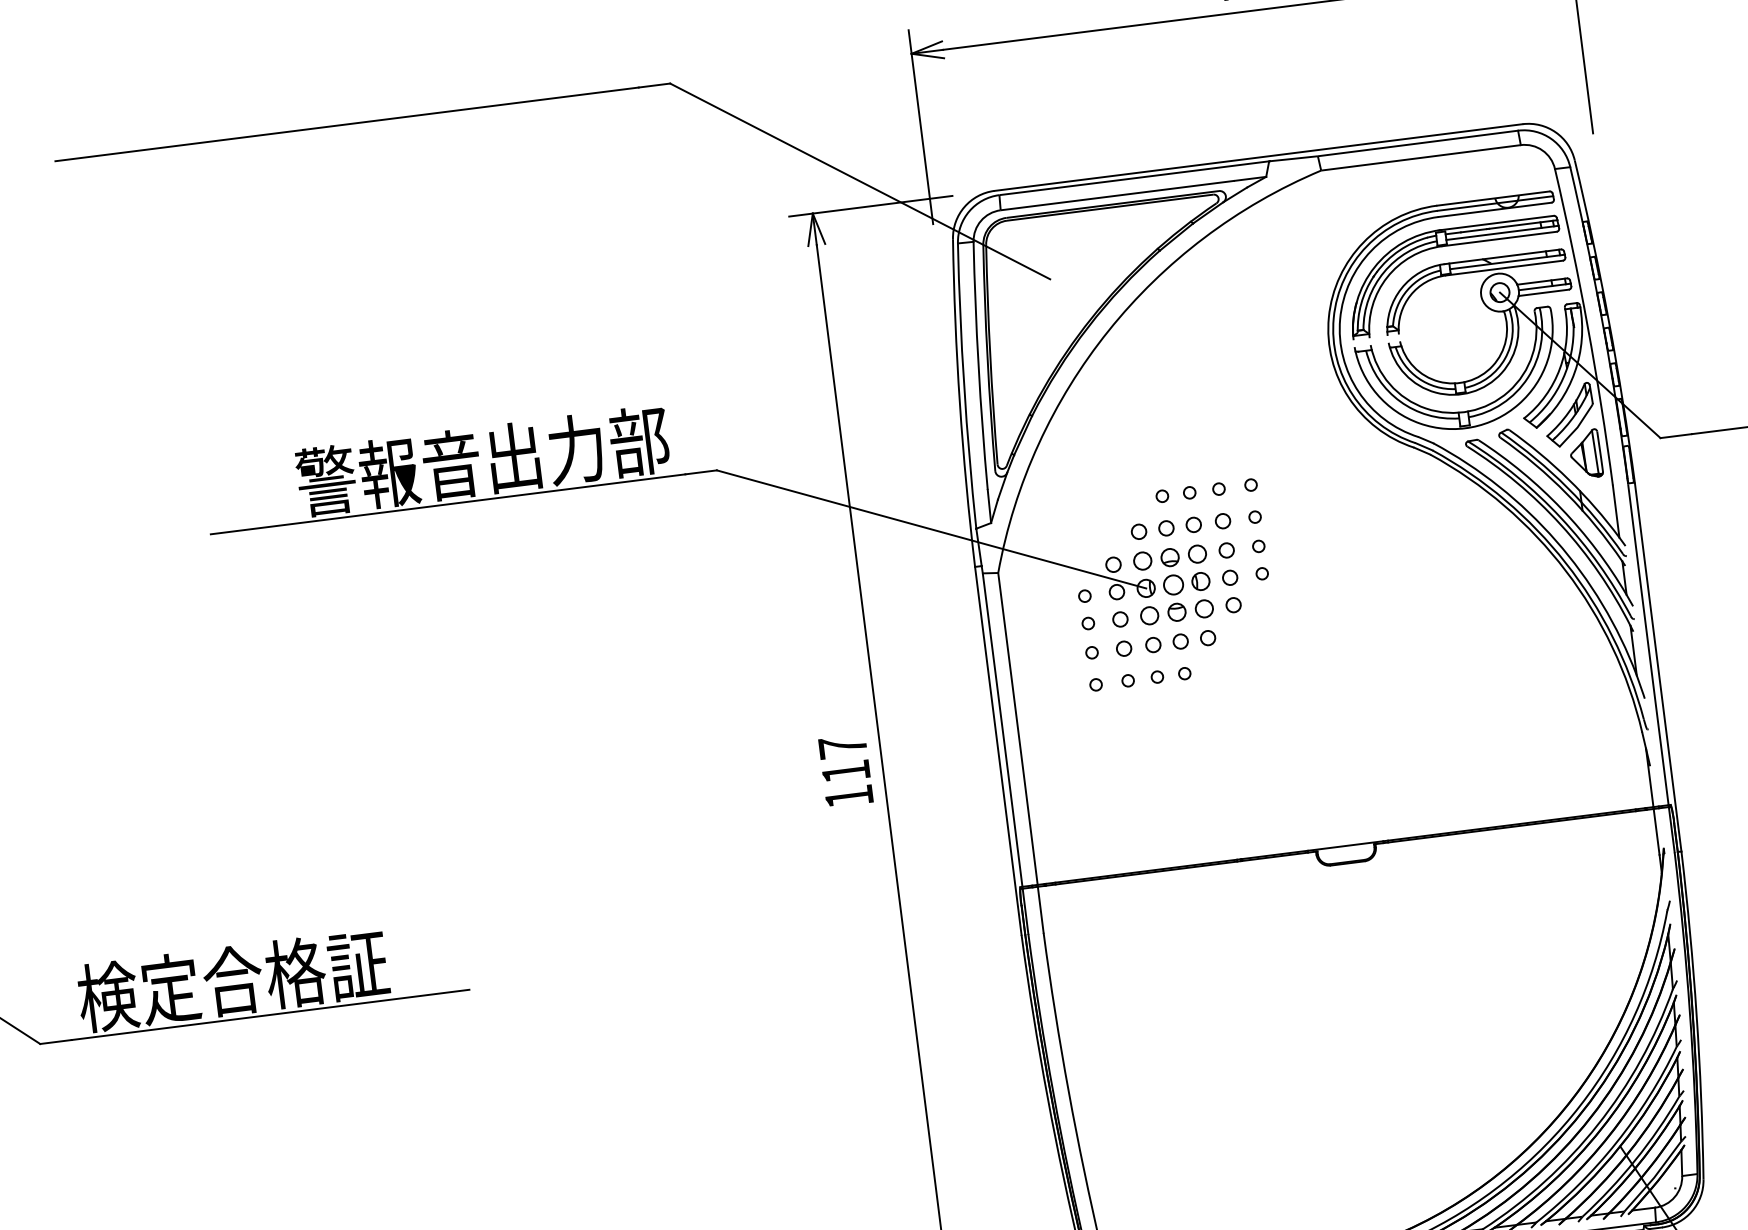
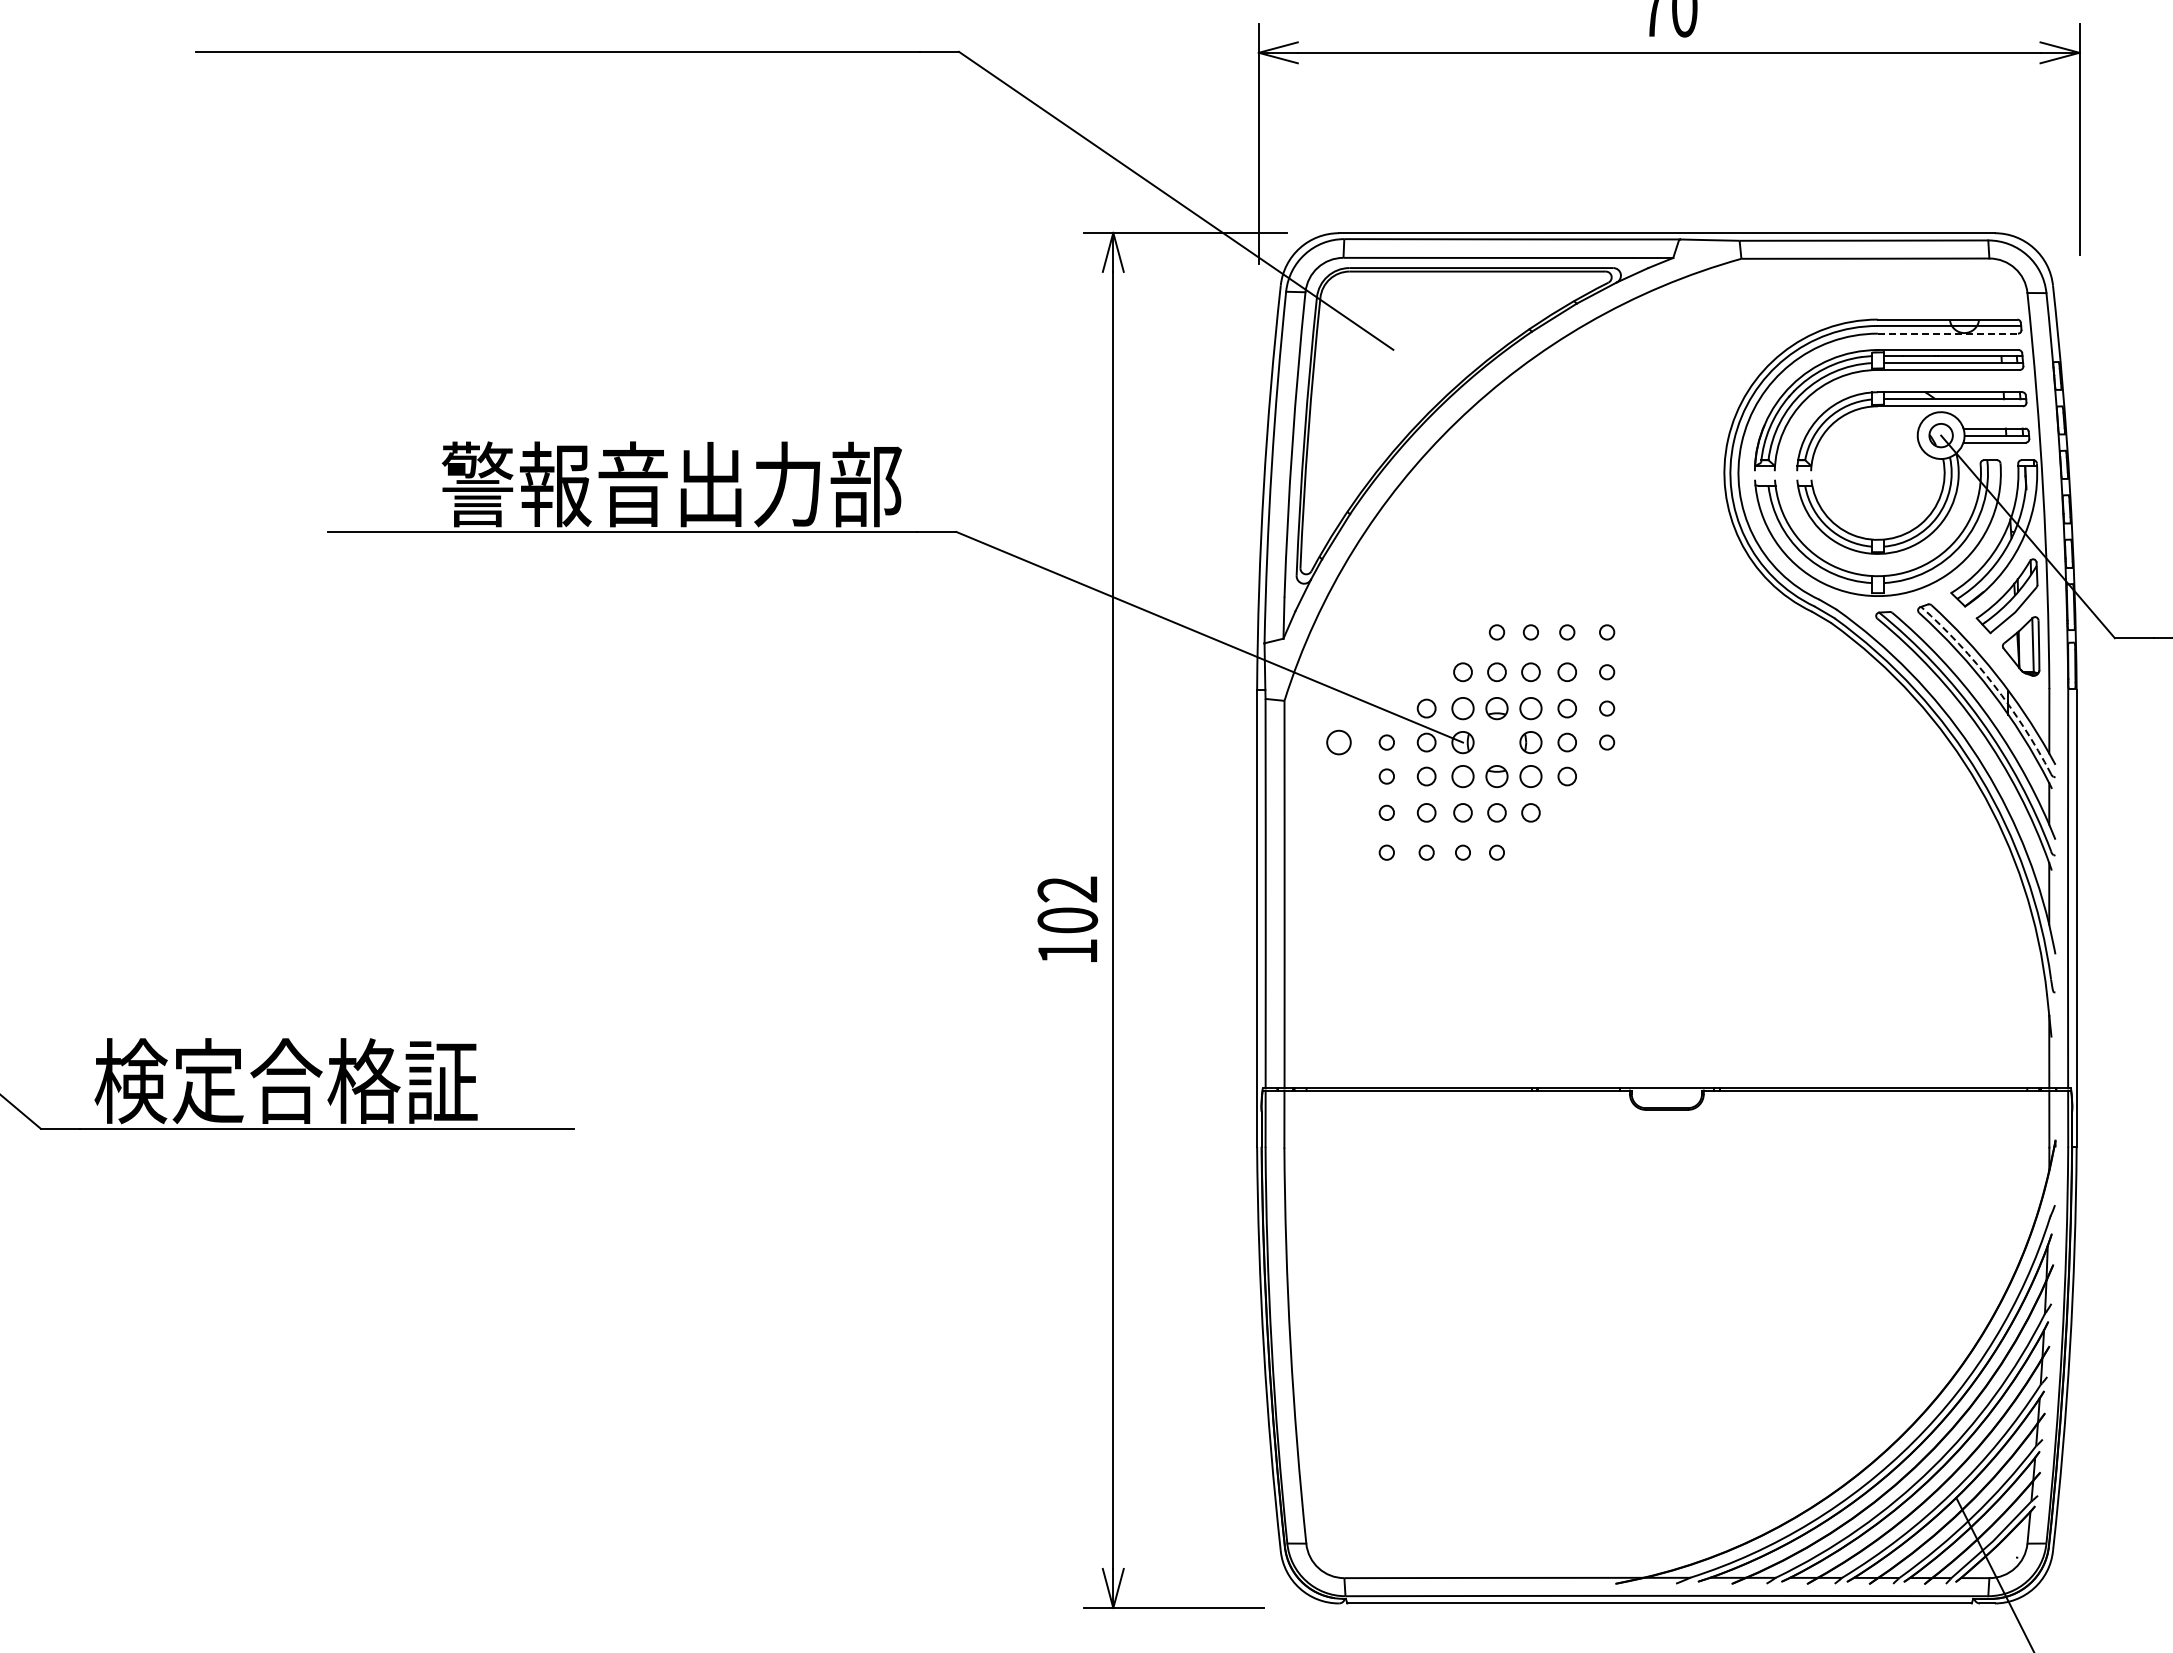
line: (1495, 209) -> (1948, 333), solid -> dashed
arc: (1567, 487) -> (1993, 684), solid -> dashed
circle: (1173, 584) -> (1338, 742), moved
text: (844, 759) -> (1067, 904), 117 -> 102

